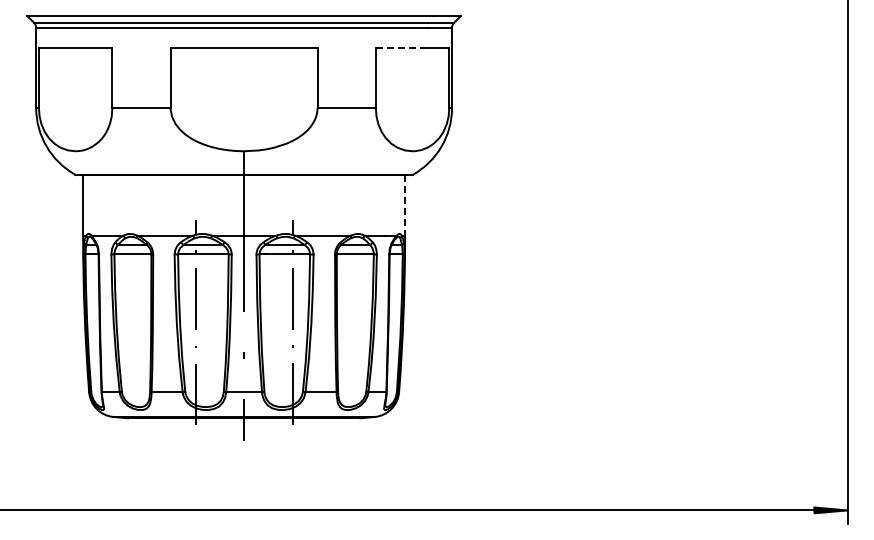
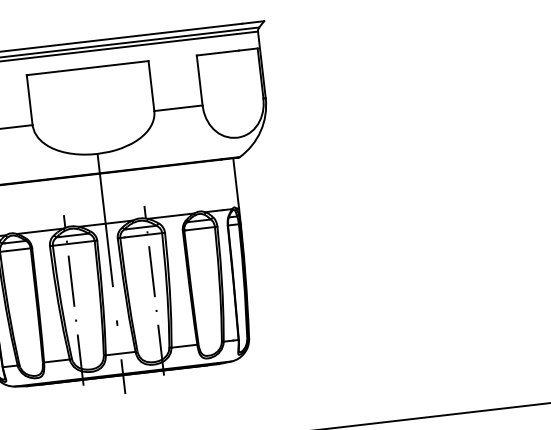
line: (401, 47) -> (218, 52), dashed -> solid
line: (405, 205) -> (236, 183), dashed -> solid

